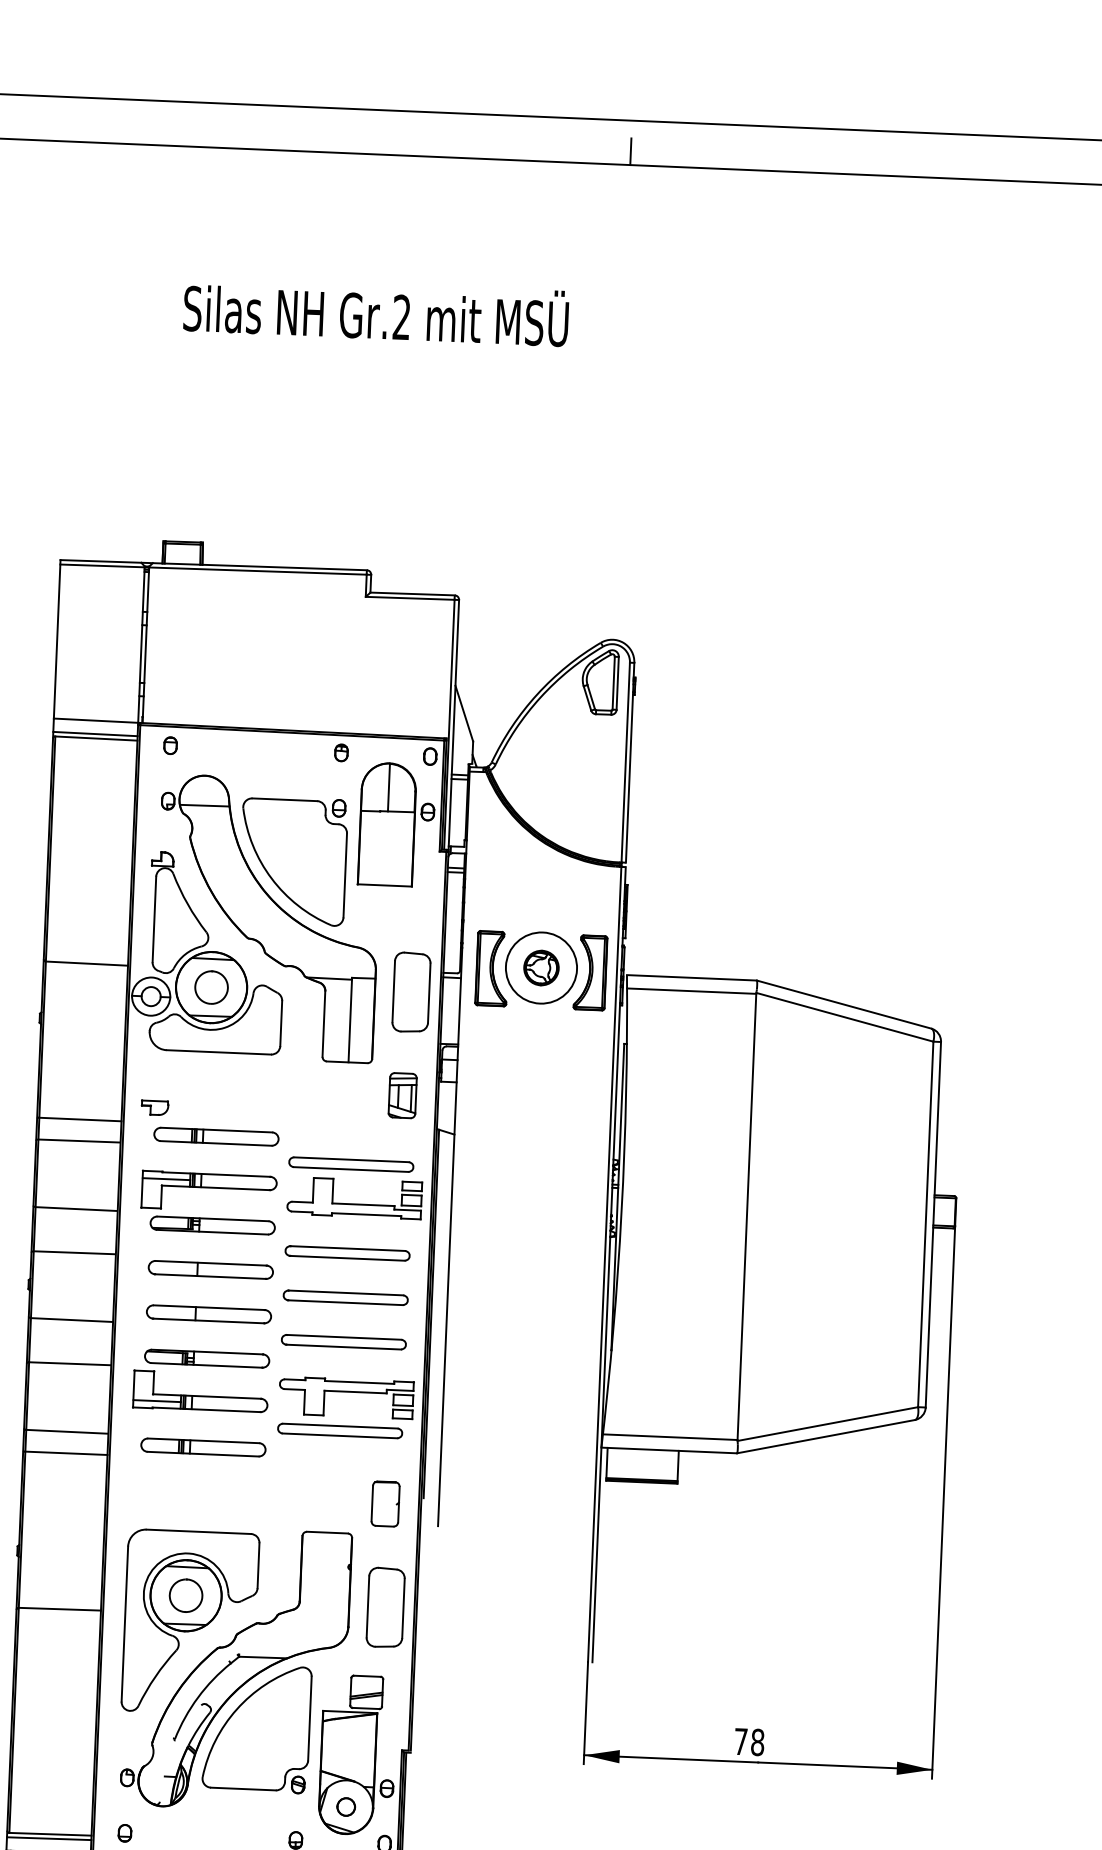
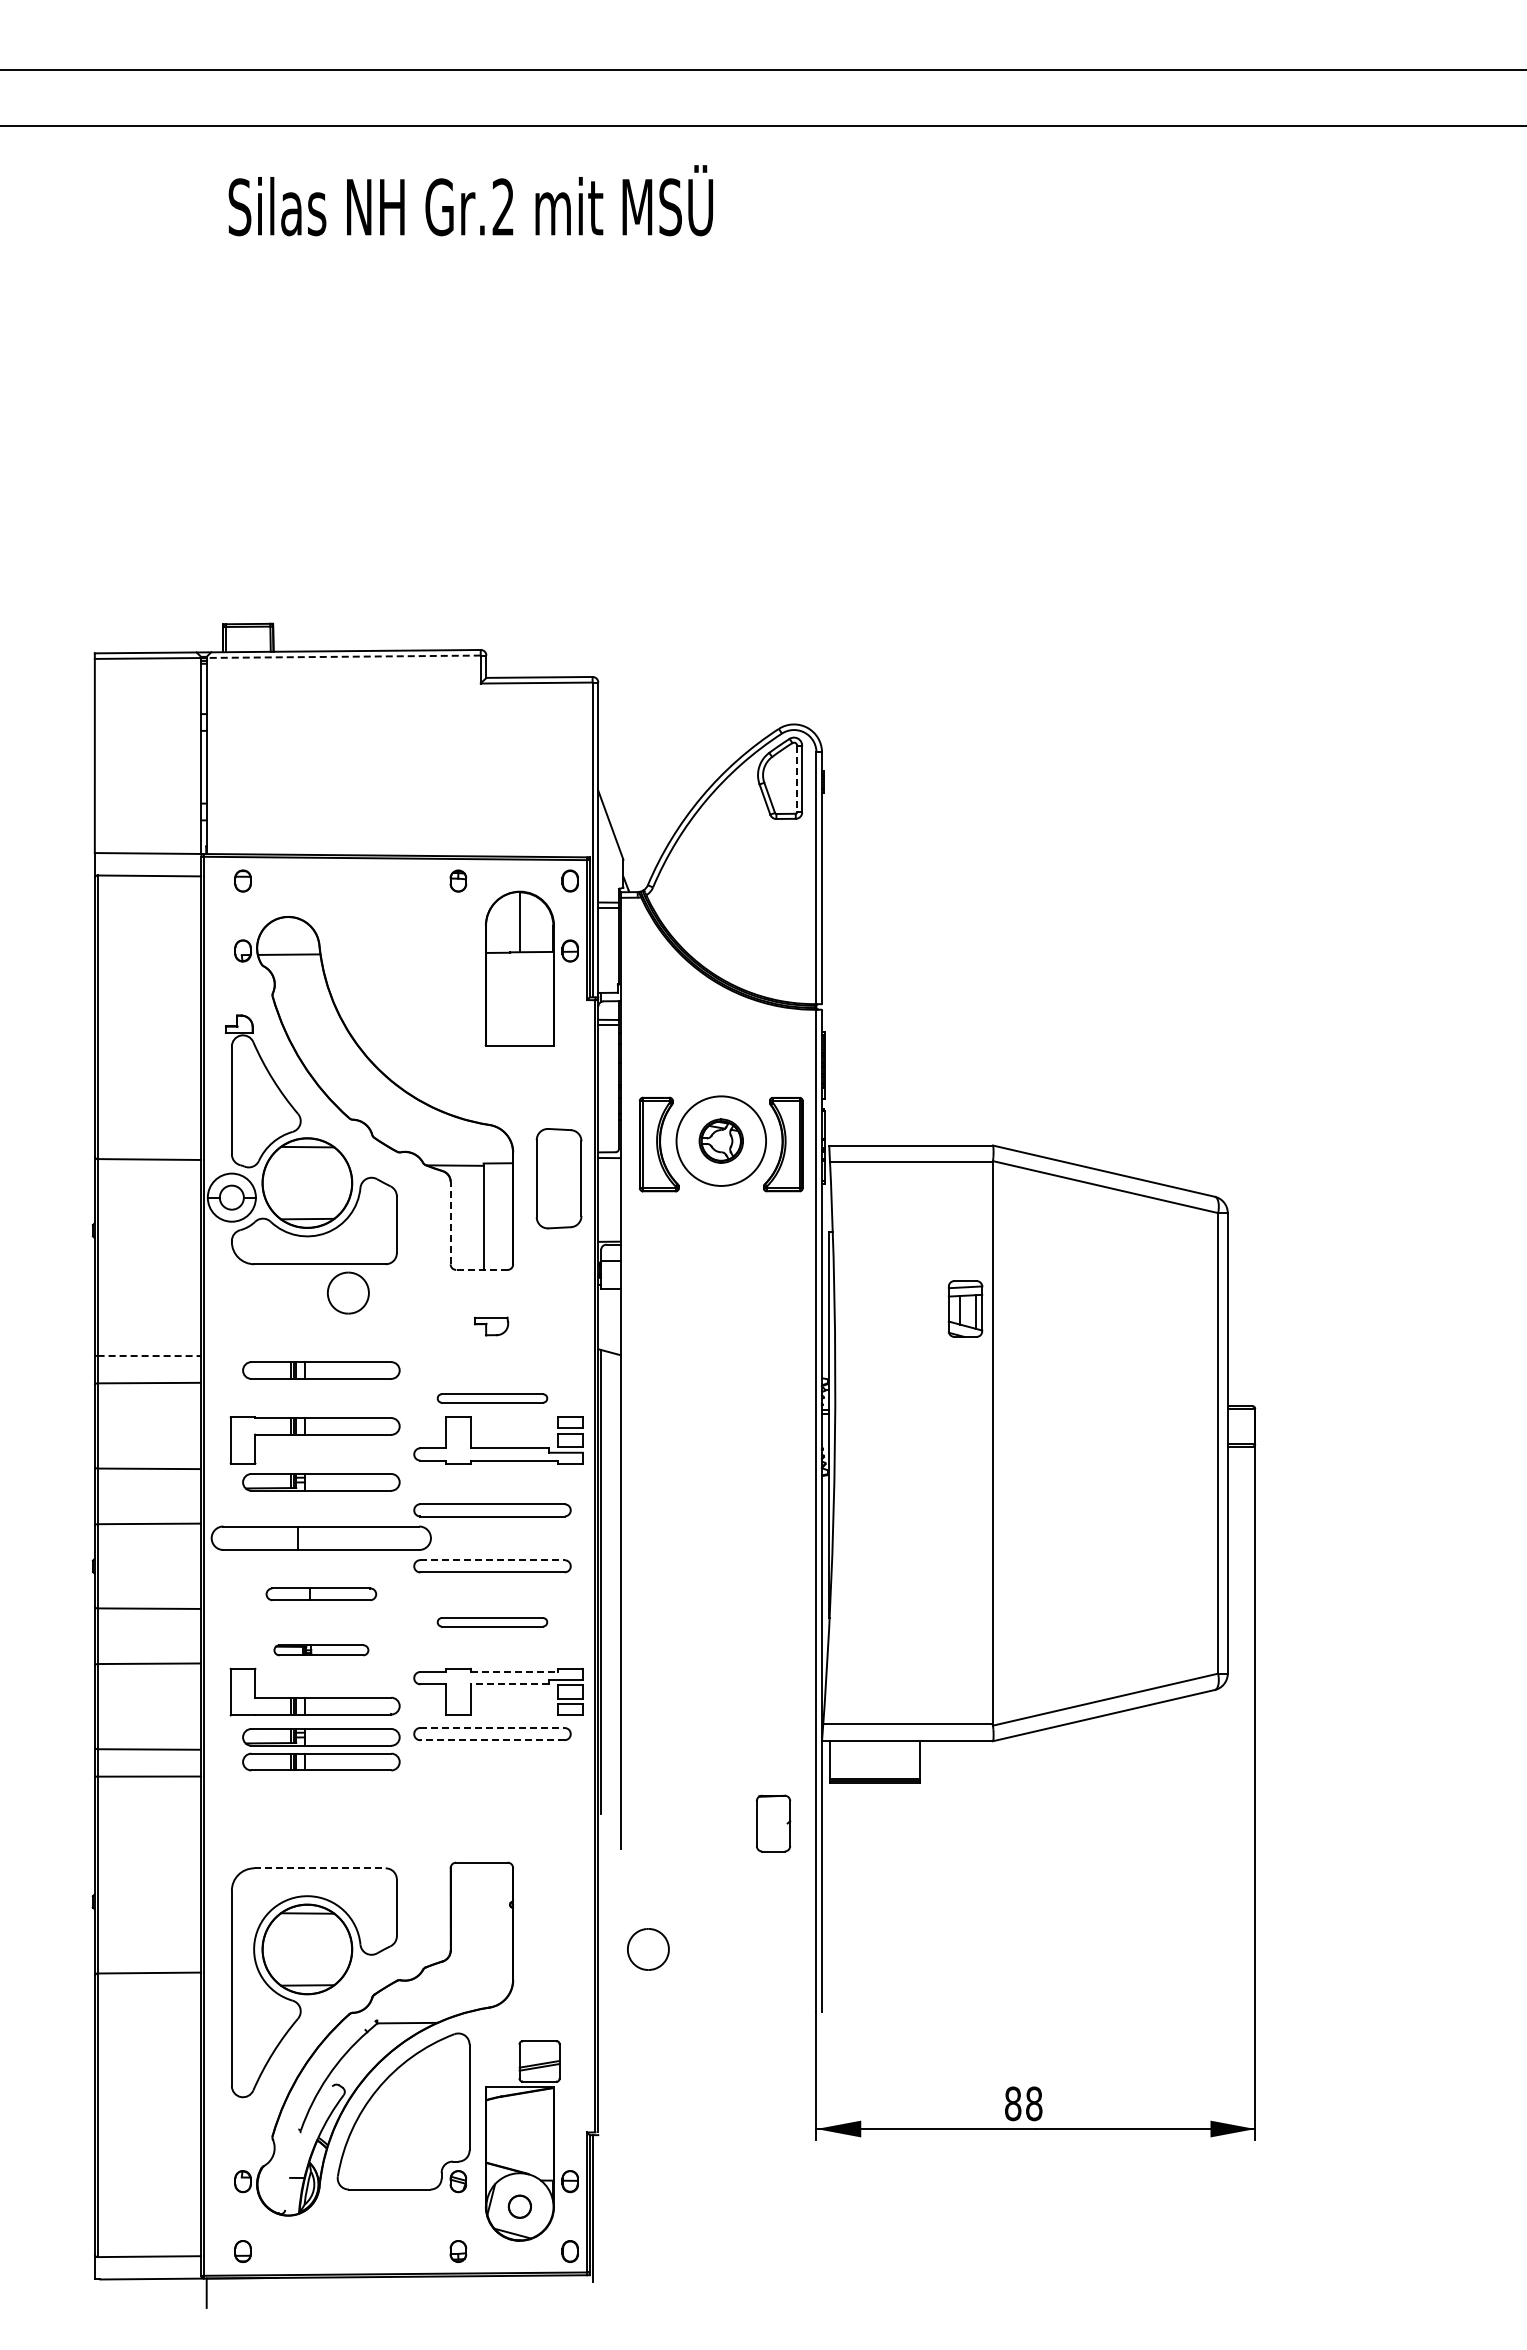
line: (630, 151) -> (790, 109), removed
text: (375, 311) -> (470, 200), moved
line: (257, 570) -> (343, 656), solid -> dashed
line: (613, 683) -> (797, 779), solid -> dashed
line: (95, 733) -> (147, 869), removed
part: (293, 860) -> (403, 1019), removed
part: (211, 987) -> (348, 1292), moved
line: (323, 1023) -> (450, 1222), solid -> dashed
line: (346, 1061) -> (481, 1269), solid -> dashed
part: (402, 1095) -> (965, 1308), moved
part: (154, 1107) -> (491, 1326), moved
line: (80, 1119) -> (149, 1356), solid -> dashed
part: (351, 1164) -> (492, 1398), size x0.7
line: (166, 1179) -> (260, 1426), removed
part: (210, 1270) -> (321, 1538), size x1.4
line: (346, 1293) -> (493, 1560), solid -> dashed
part: (209, 1314) -> (321, 1594), size x0.7
part: (343, 1342) -> (492, 1622), size x0.7
part: (207, 1358) -> (321, 1650), size x0.6
line: (359, 1382) -> (514, 1672), solid -> dashed
line: (355, 1392) -> (509, 1684), solid -> dashed
line: (156, 1401) -> (260, 1706), removed
line: (341, 1425) -> (493, 1727), solid -> dashed
part: (204, 1428) -> (321, 1737), added
line: (339, 1436) -> (492, 1740), solid -> dashed
part: (385, 1503) -> (773, 1823), moved
line: (198, 1531) -> (319, 1868), solid -> dashed
part: (186, 1595) -> (648, 1949), moved
part: (385, 1607) -> (558, 1953), removed
text: (741, 1741) -> (1013, 2103), 78 -> 88
line: (48, 1838) -> (147, 2261), removed

